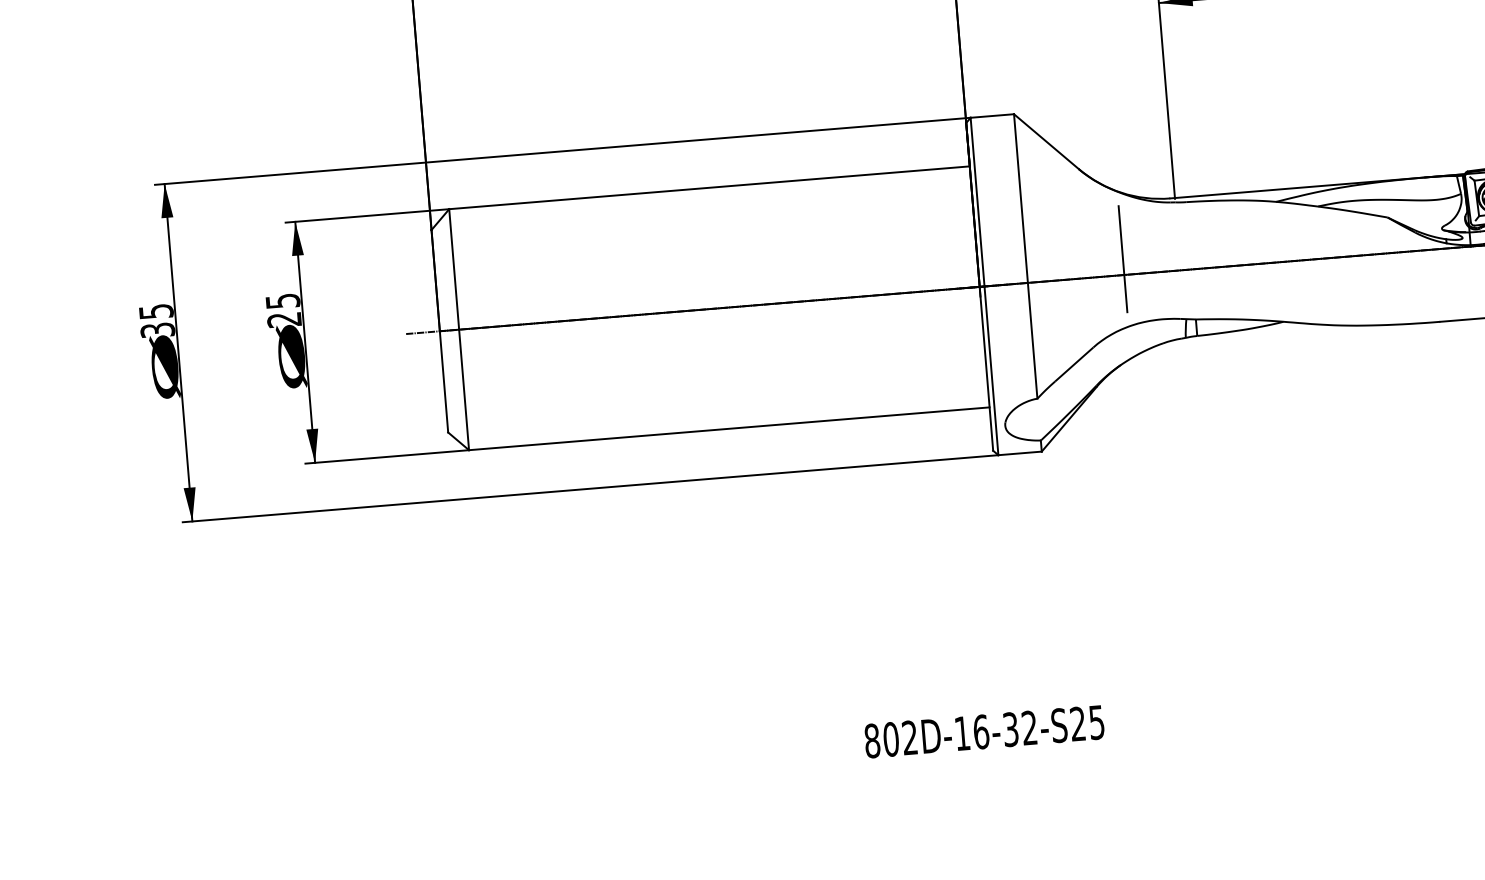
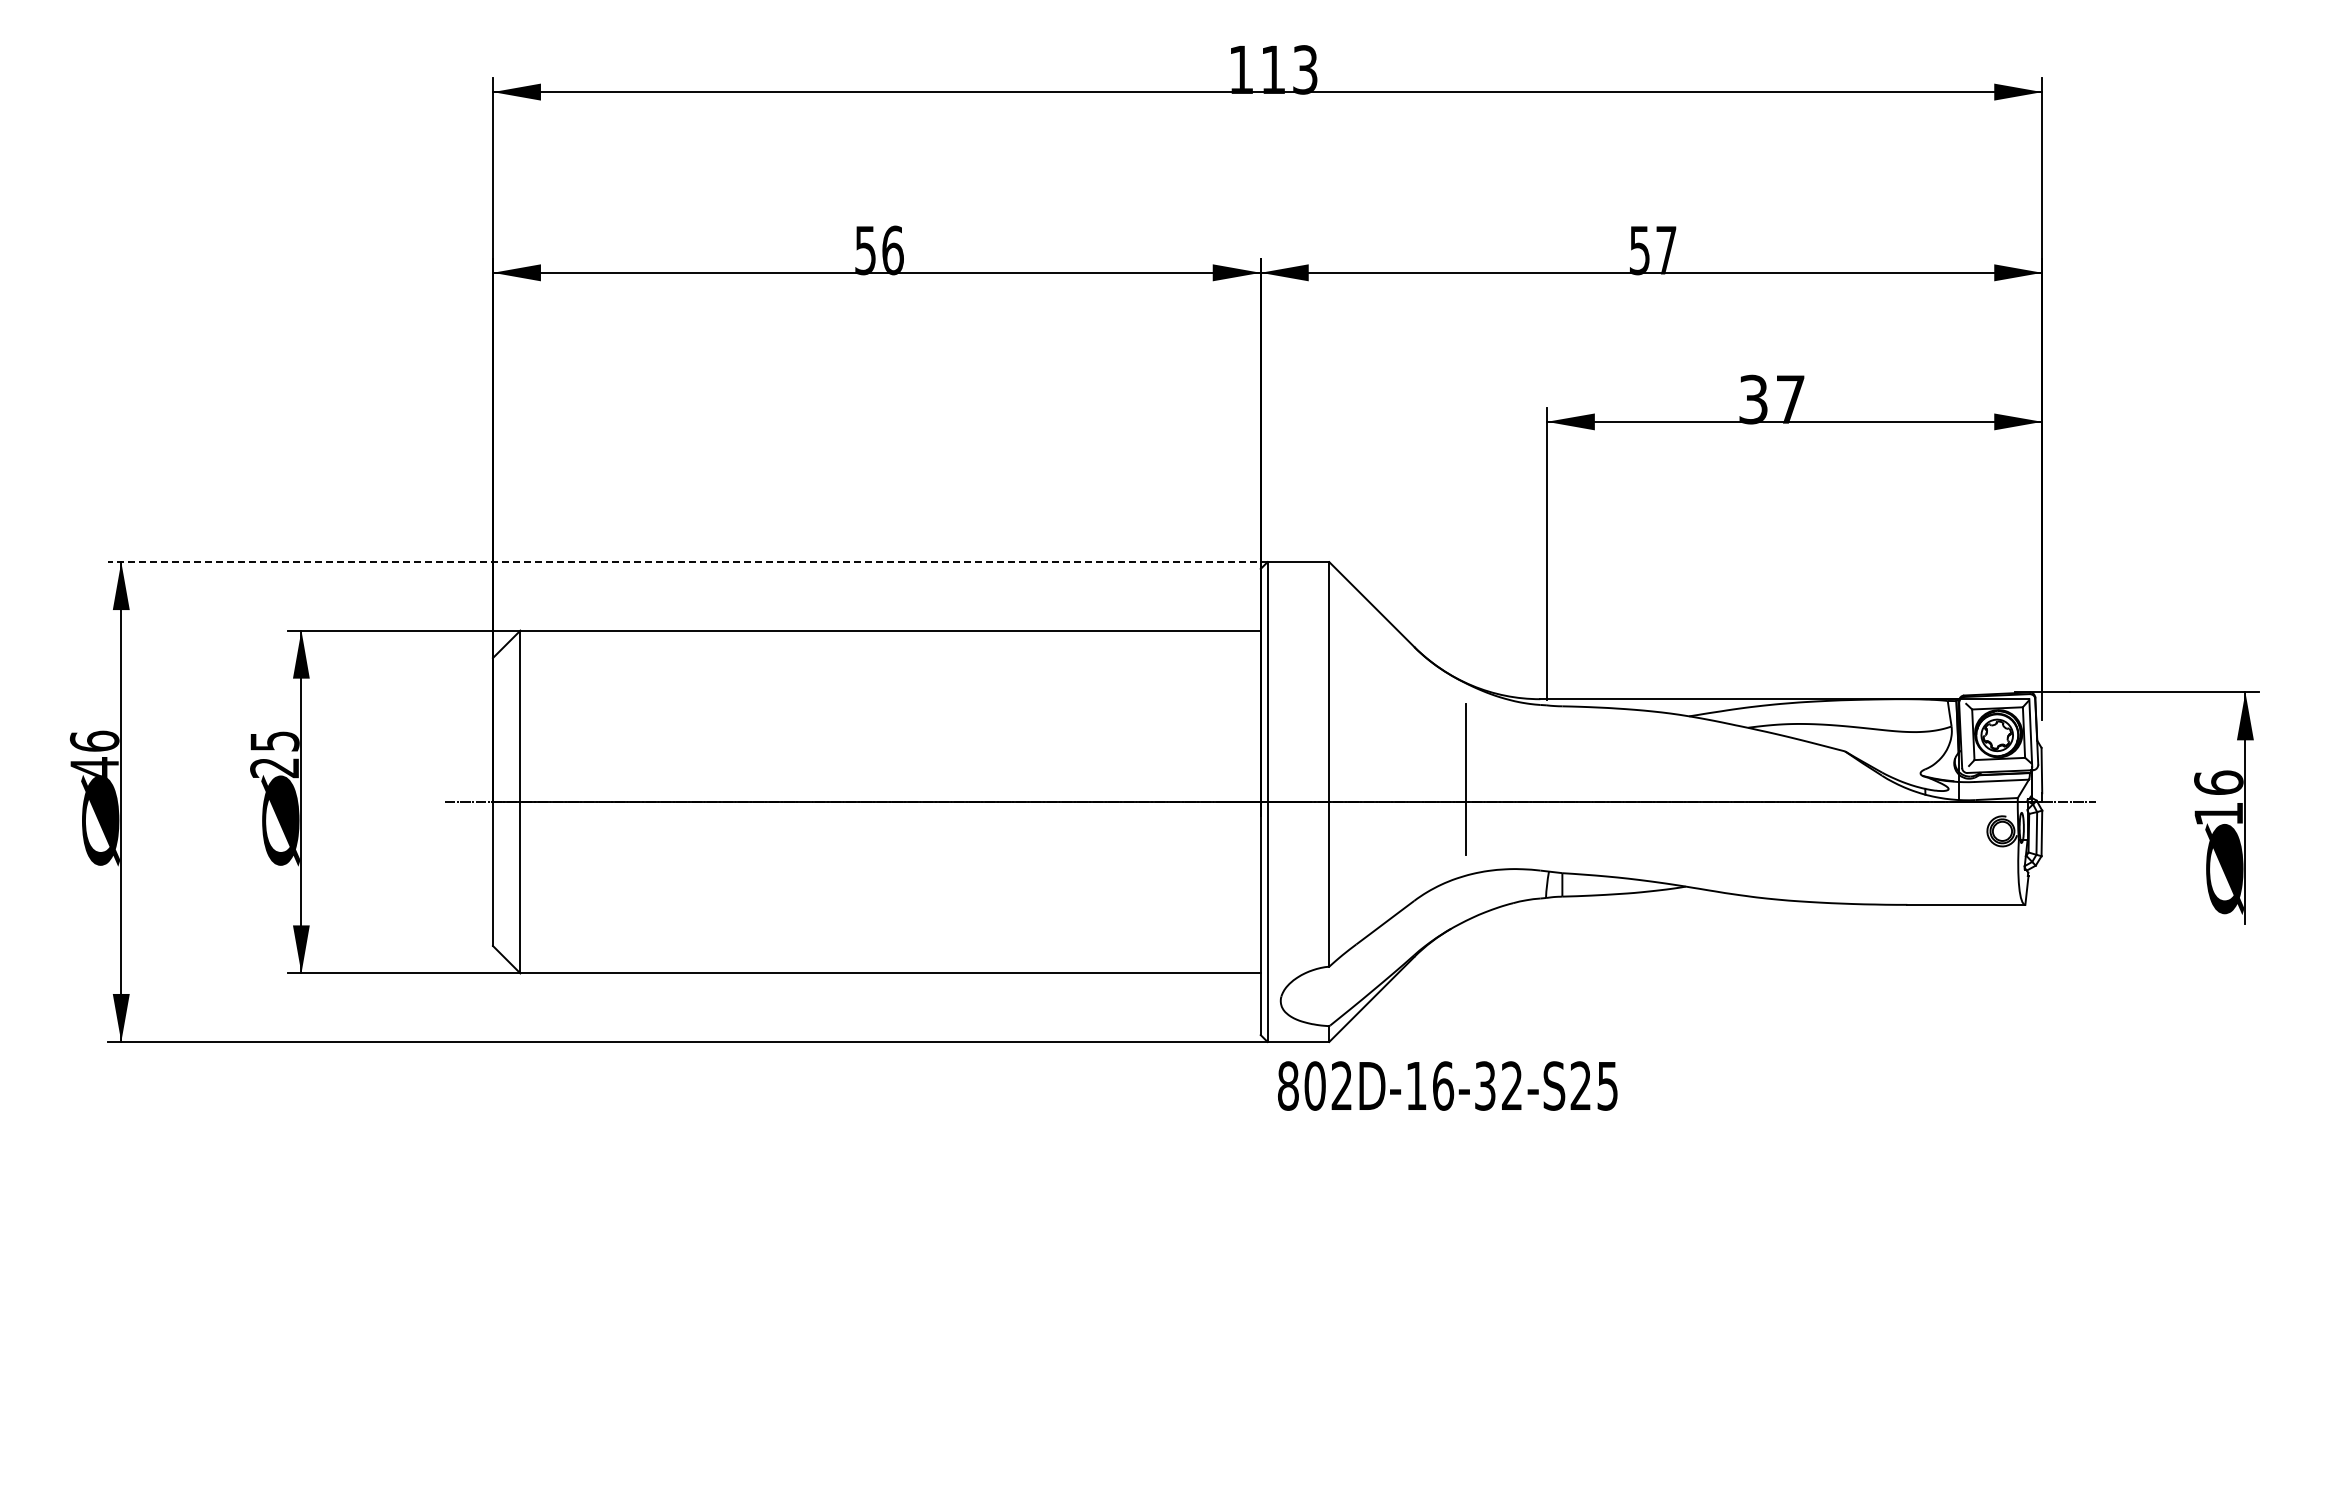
line: (562, 151) -> (687, 562), solid -> dashed
text: (156, 320) -> (94, 753), 35 -> 46
text: (984, 731) -> (1447, 1085), moved

